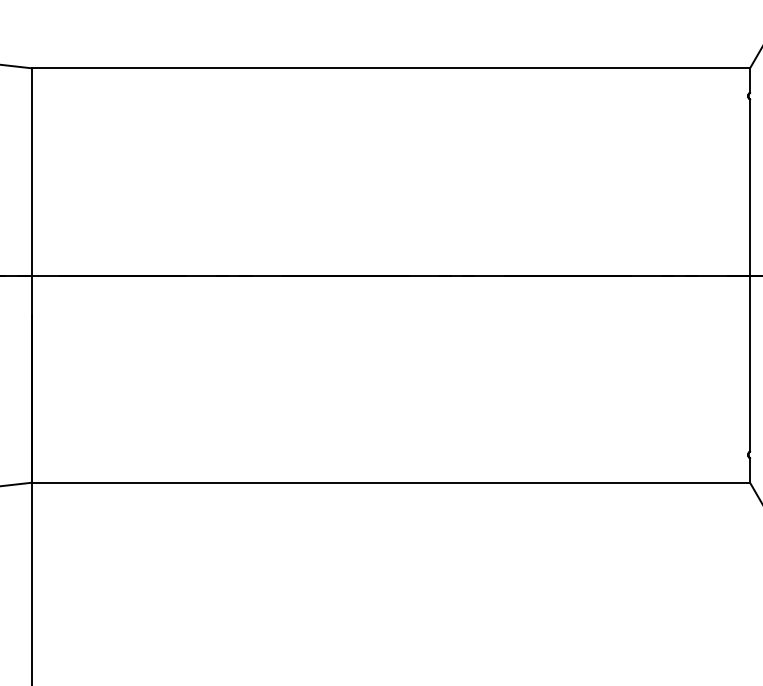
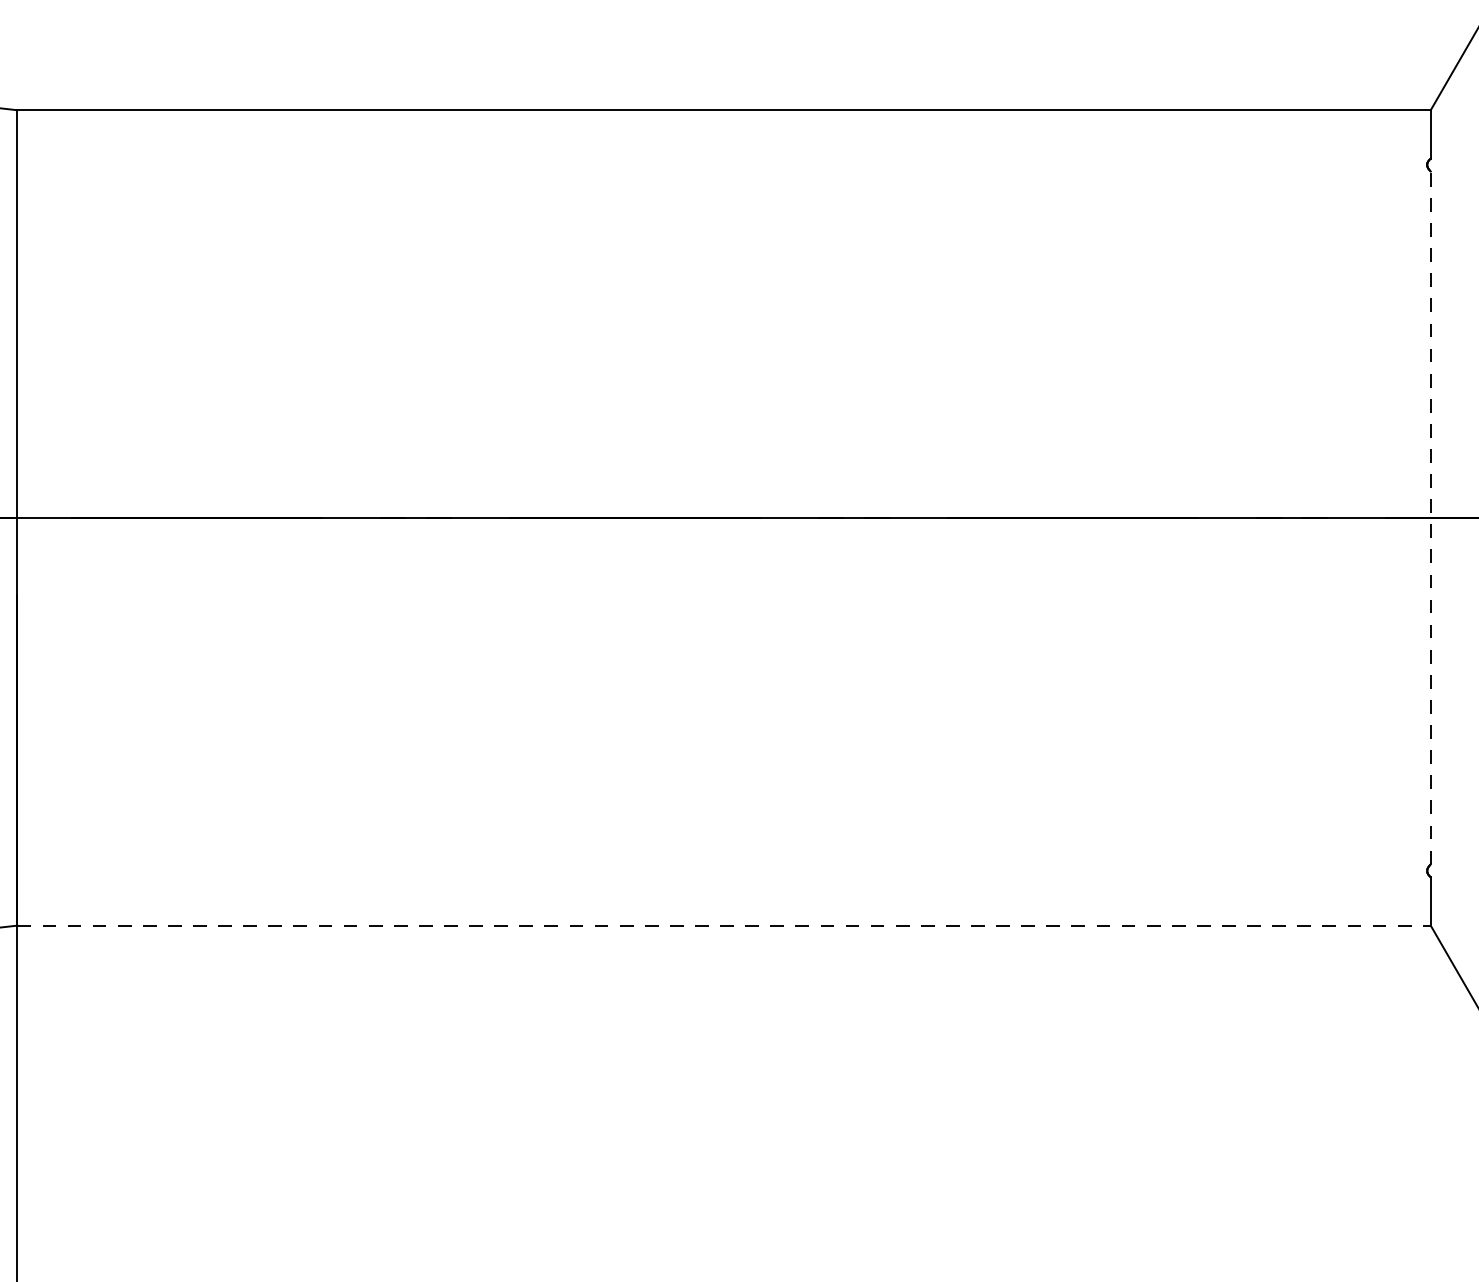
line: (750, 275) -> (1431, 517), solid -> dashed
line: (391, 482) -> (725, 925), solid -> dashed

